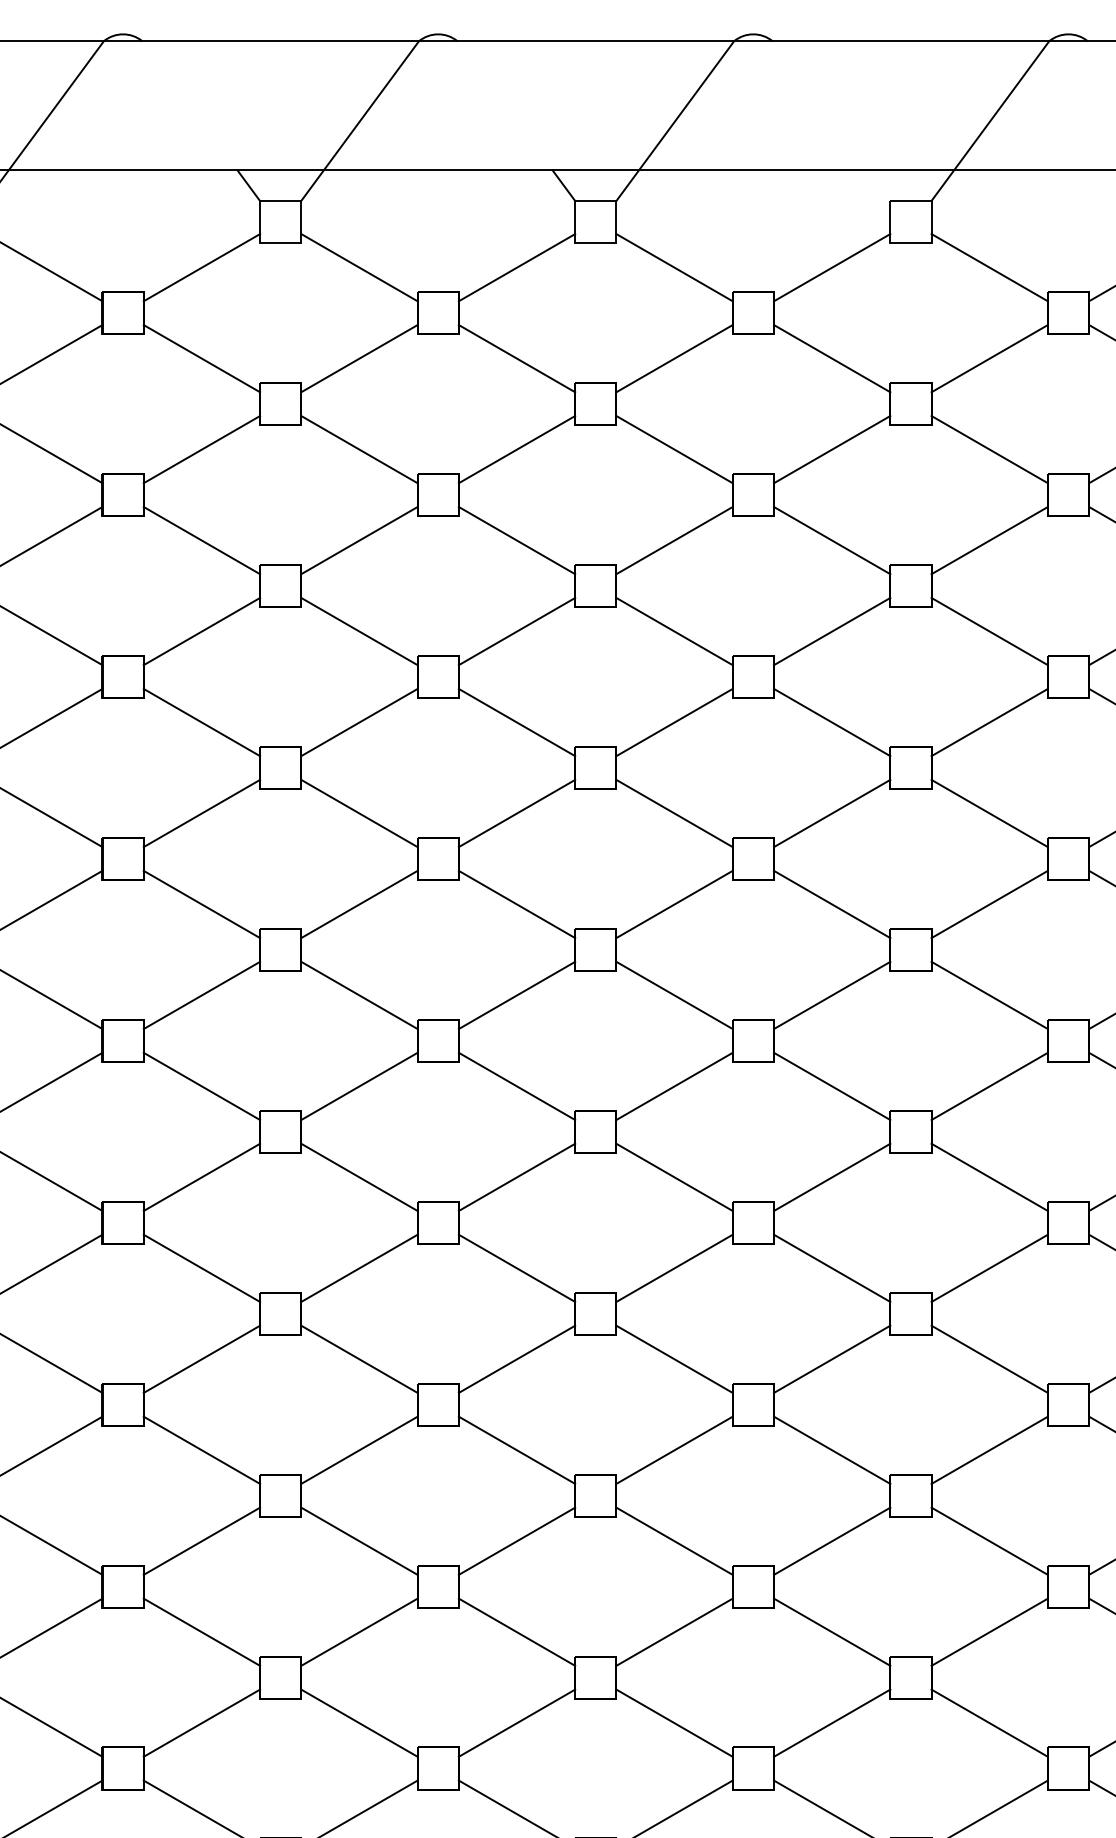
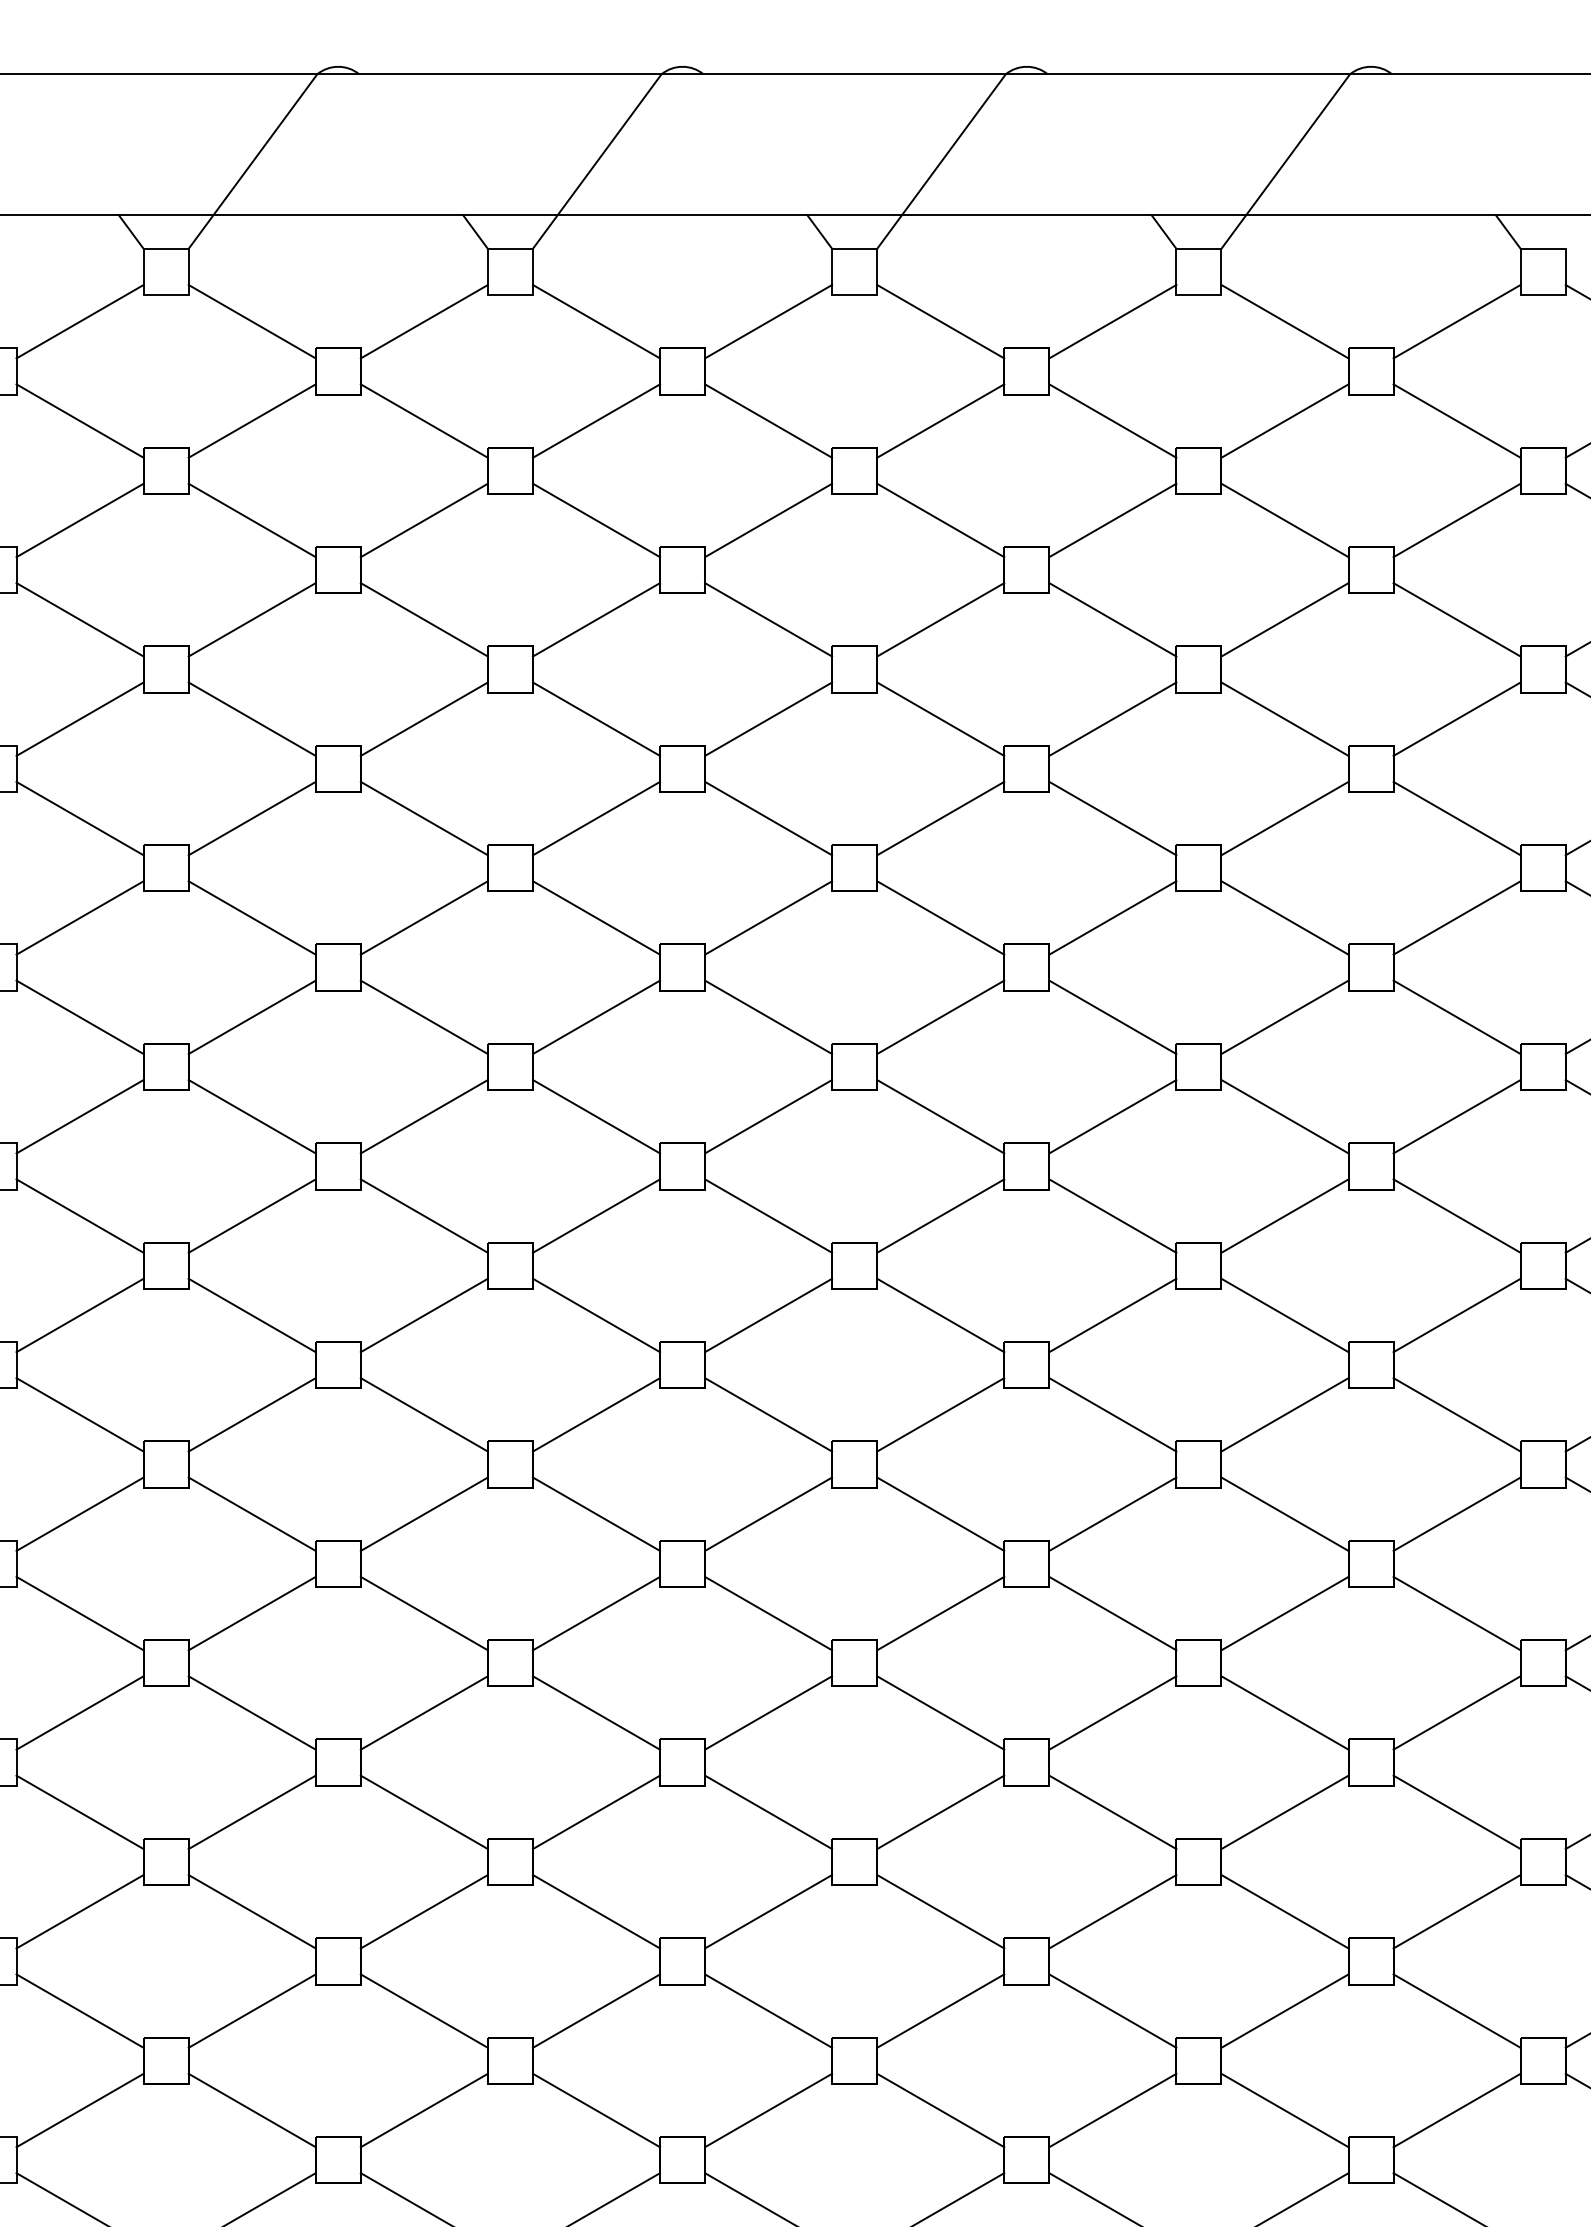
line: (878, 185) -> (1163, 231), added

